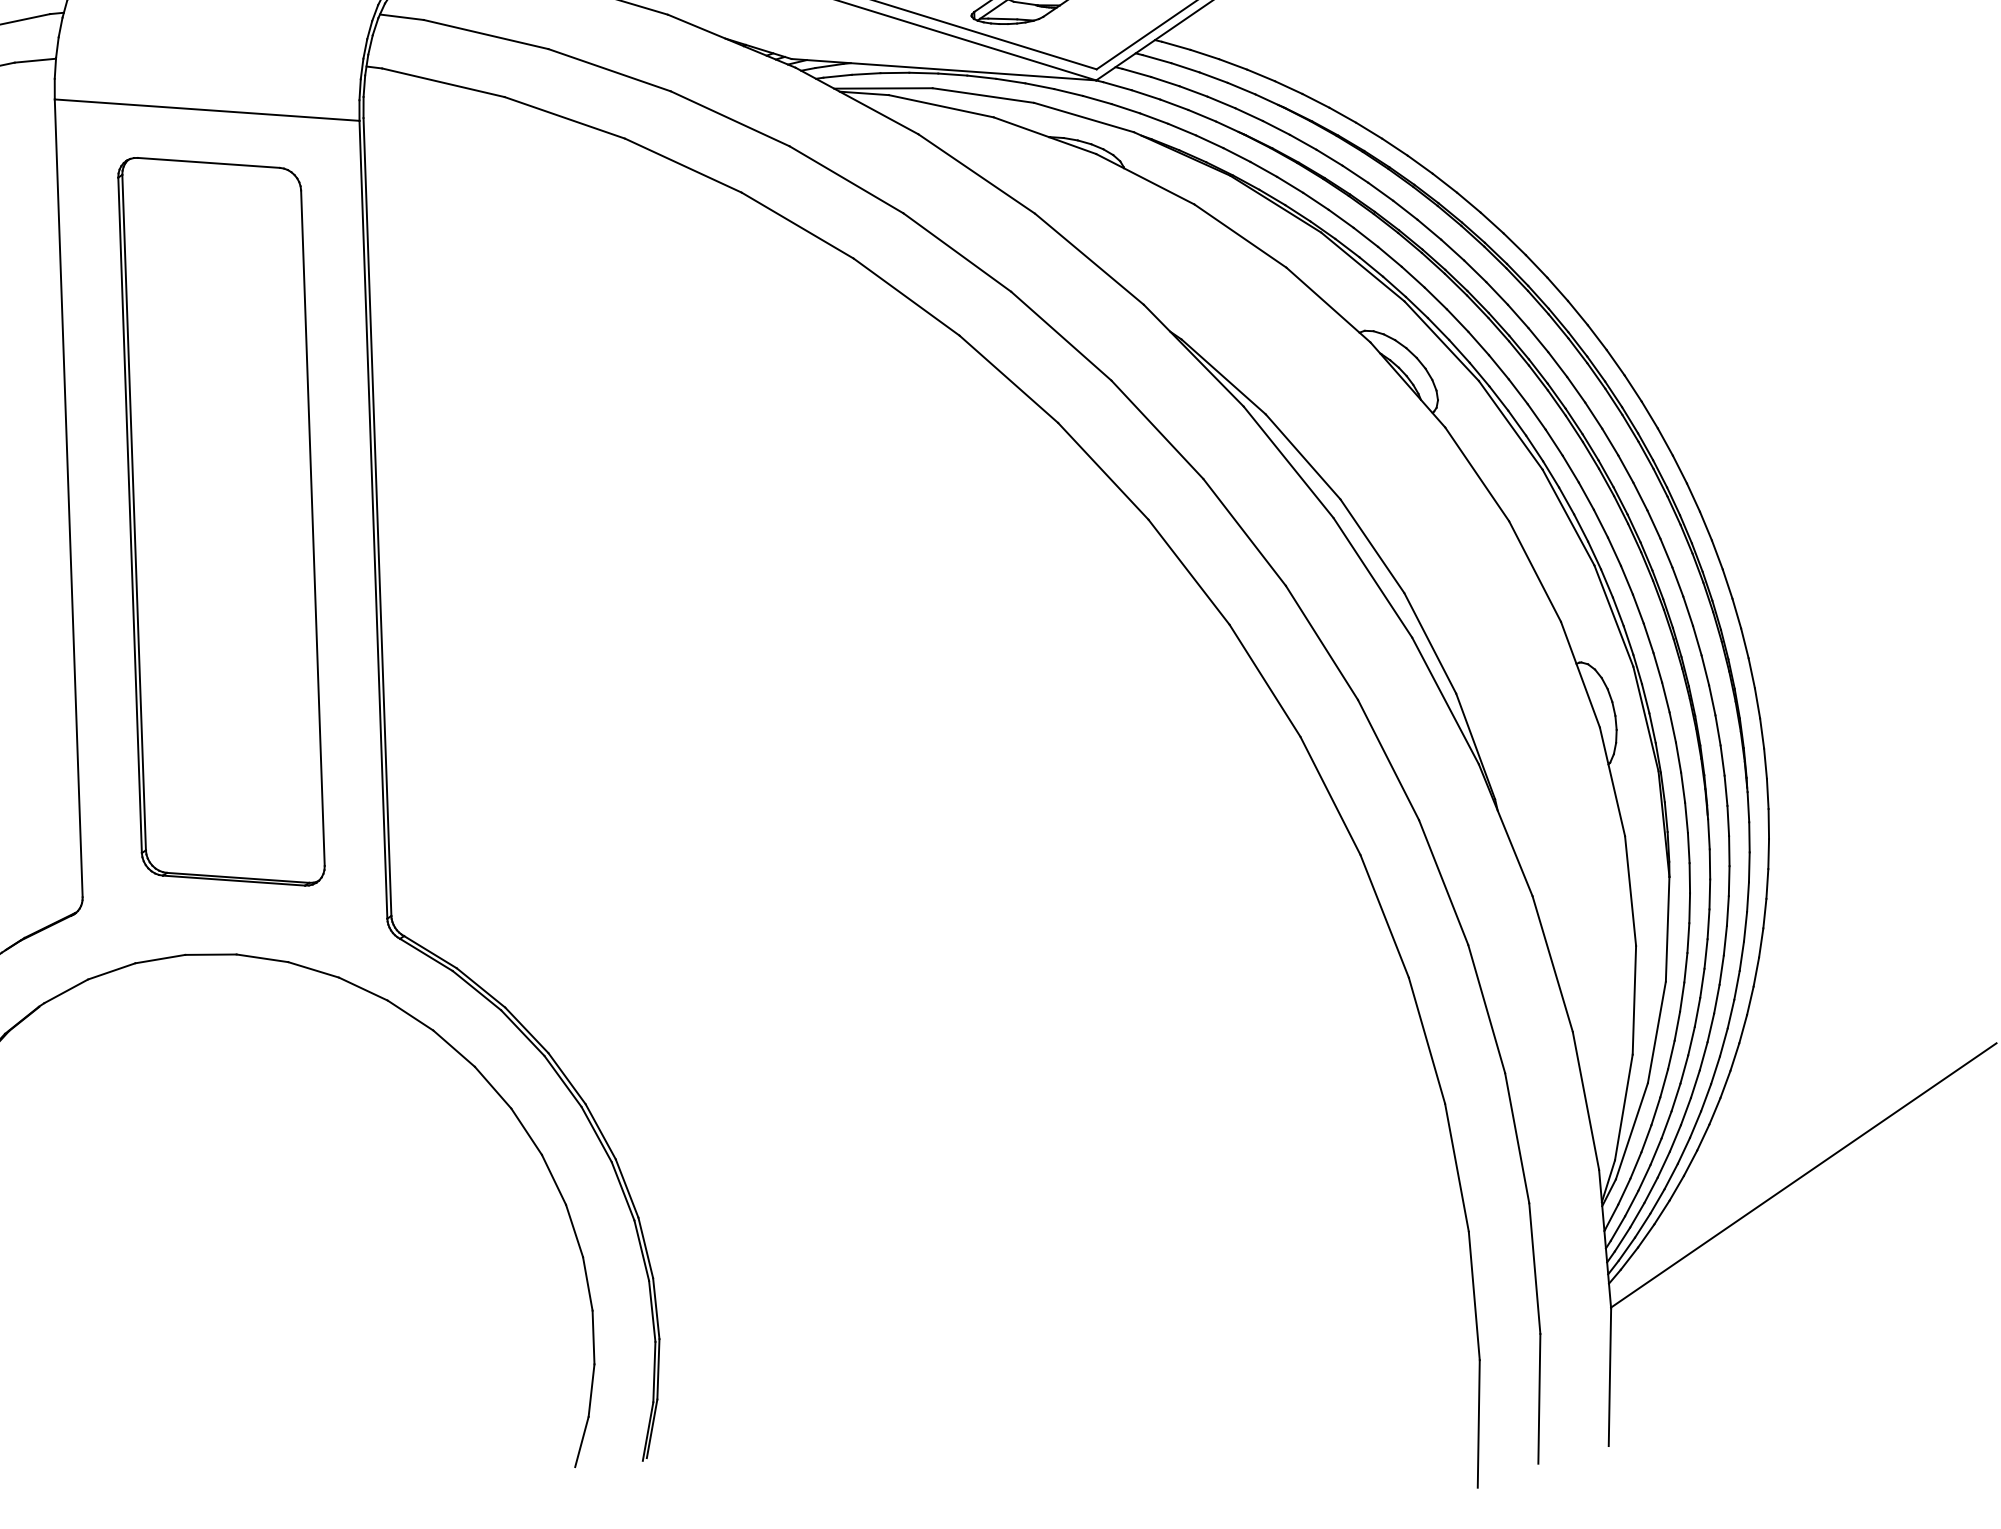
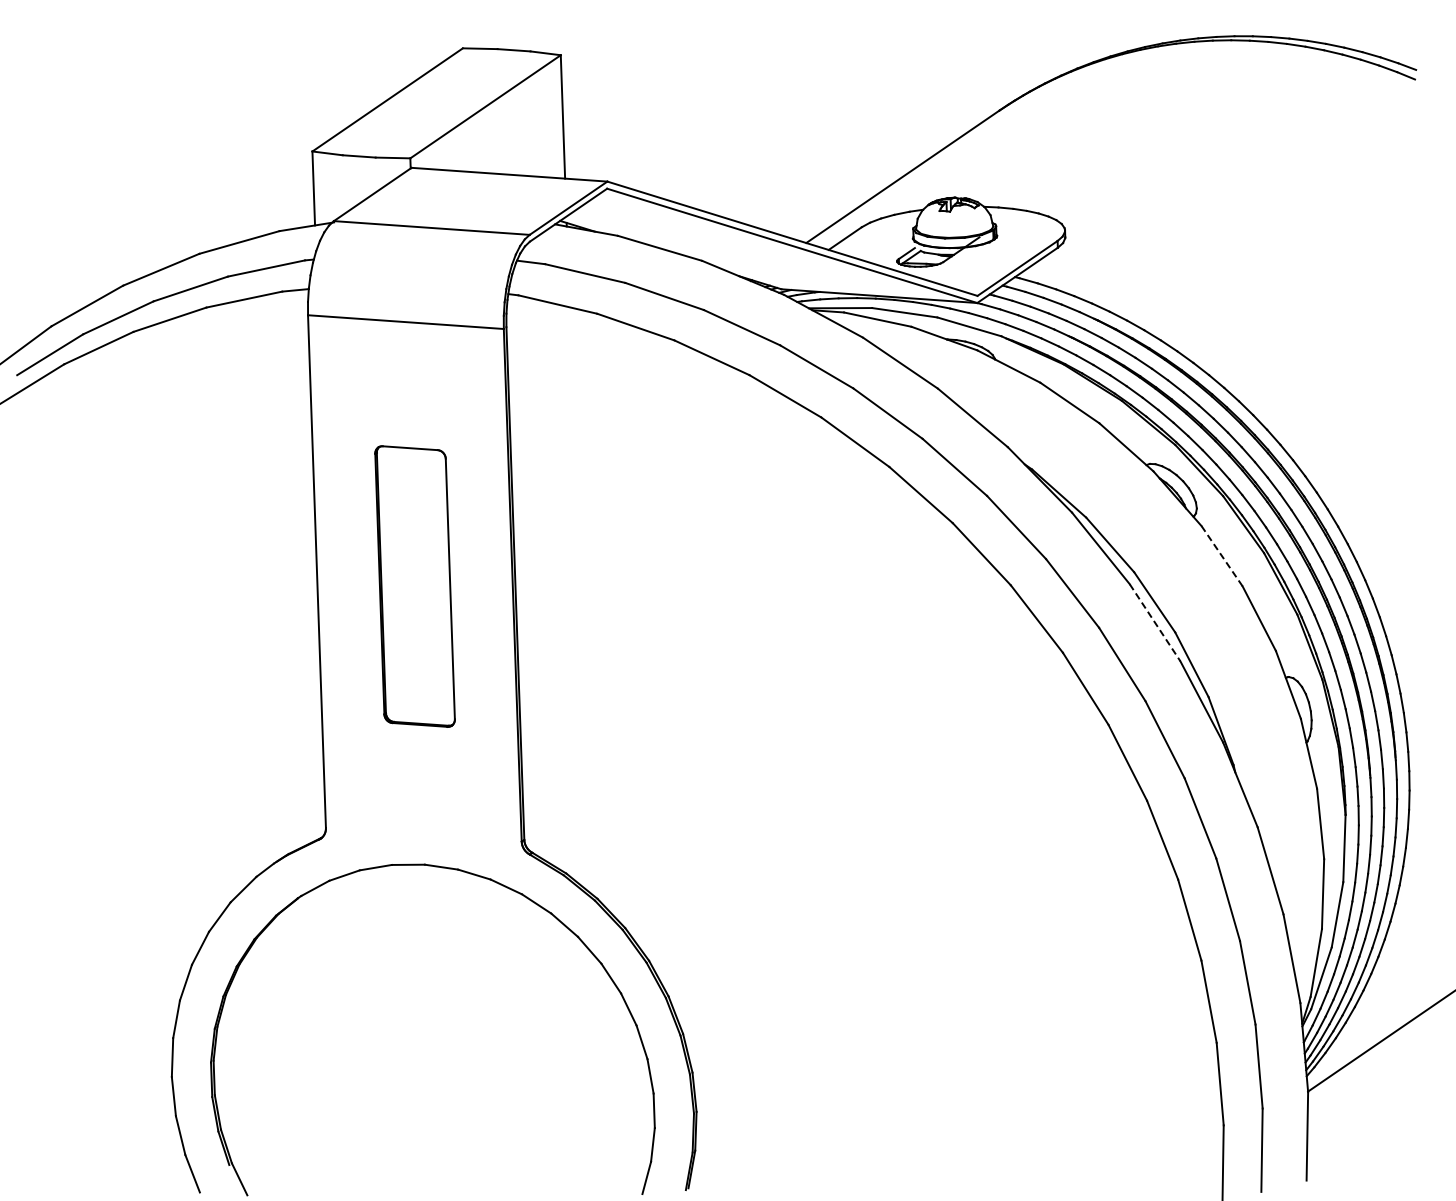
line: (1476, 473) -> (1221, 555), solid -> dashed
part: (220, 521) -> (414, 586), size x0.6
line: (1373, 579) -> (1155, 623), solid -> dashed

